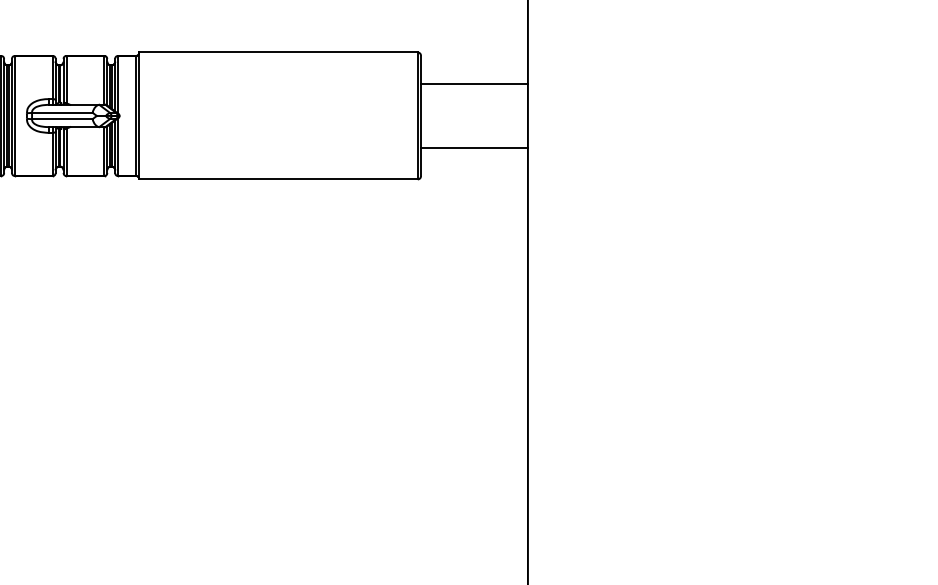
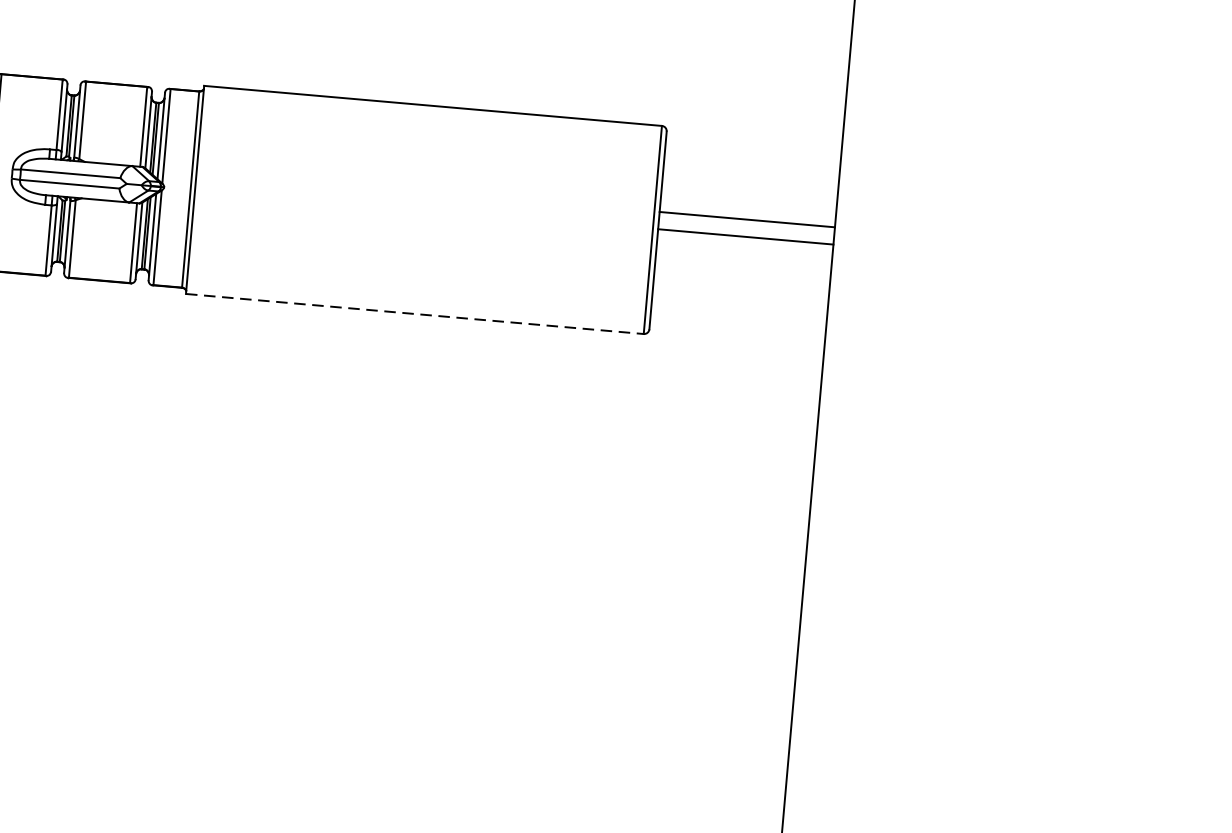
line: (474, 84) -> (745, 237), moved
line: (474, 147) -> (747, 219), moved
line: (278, 179) -> (415, 314), solid -> dashed

